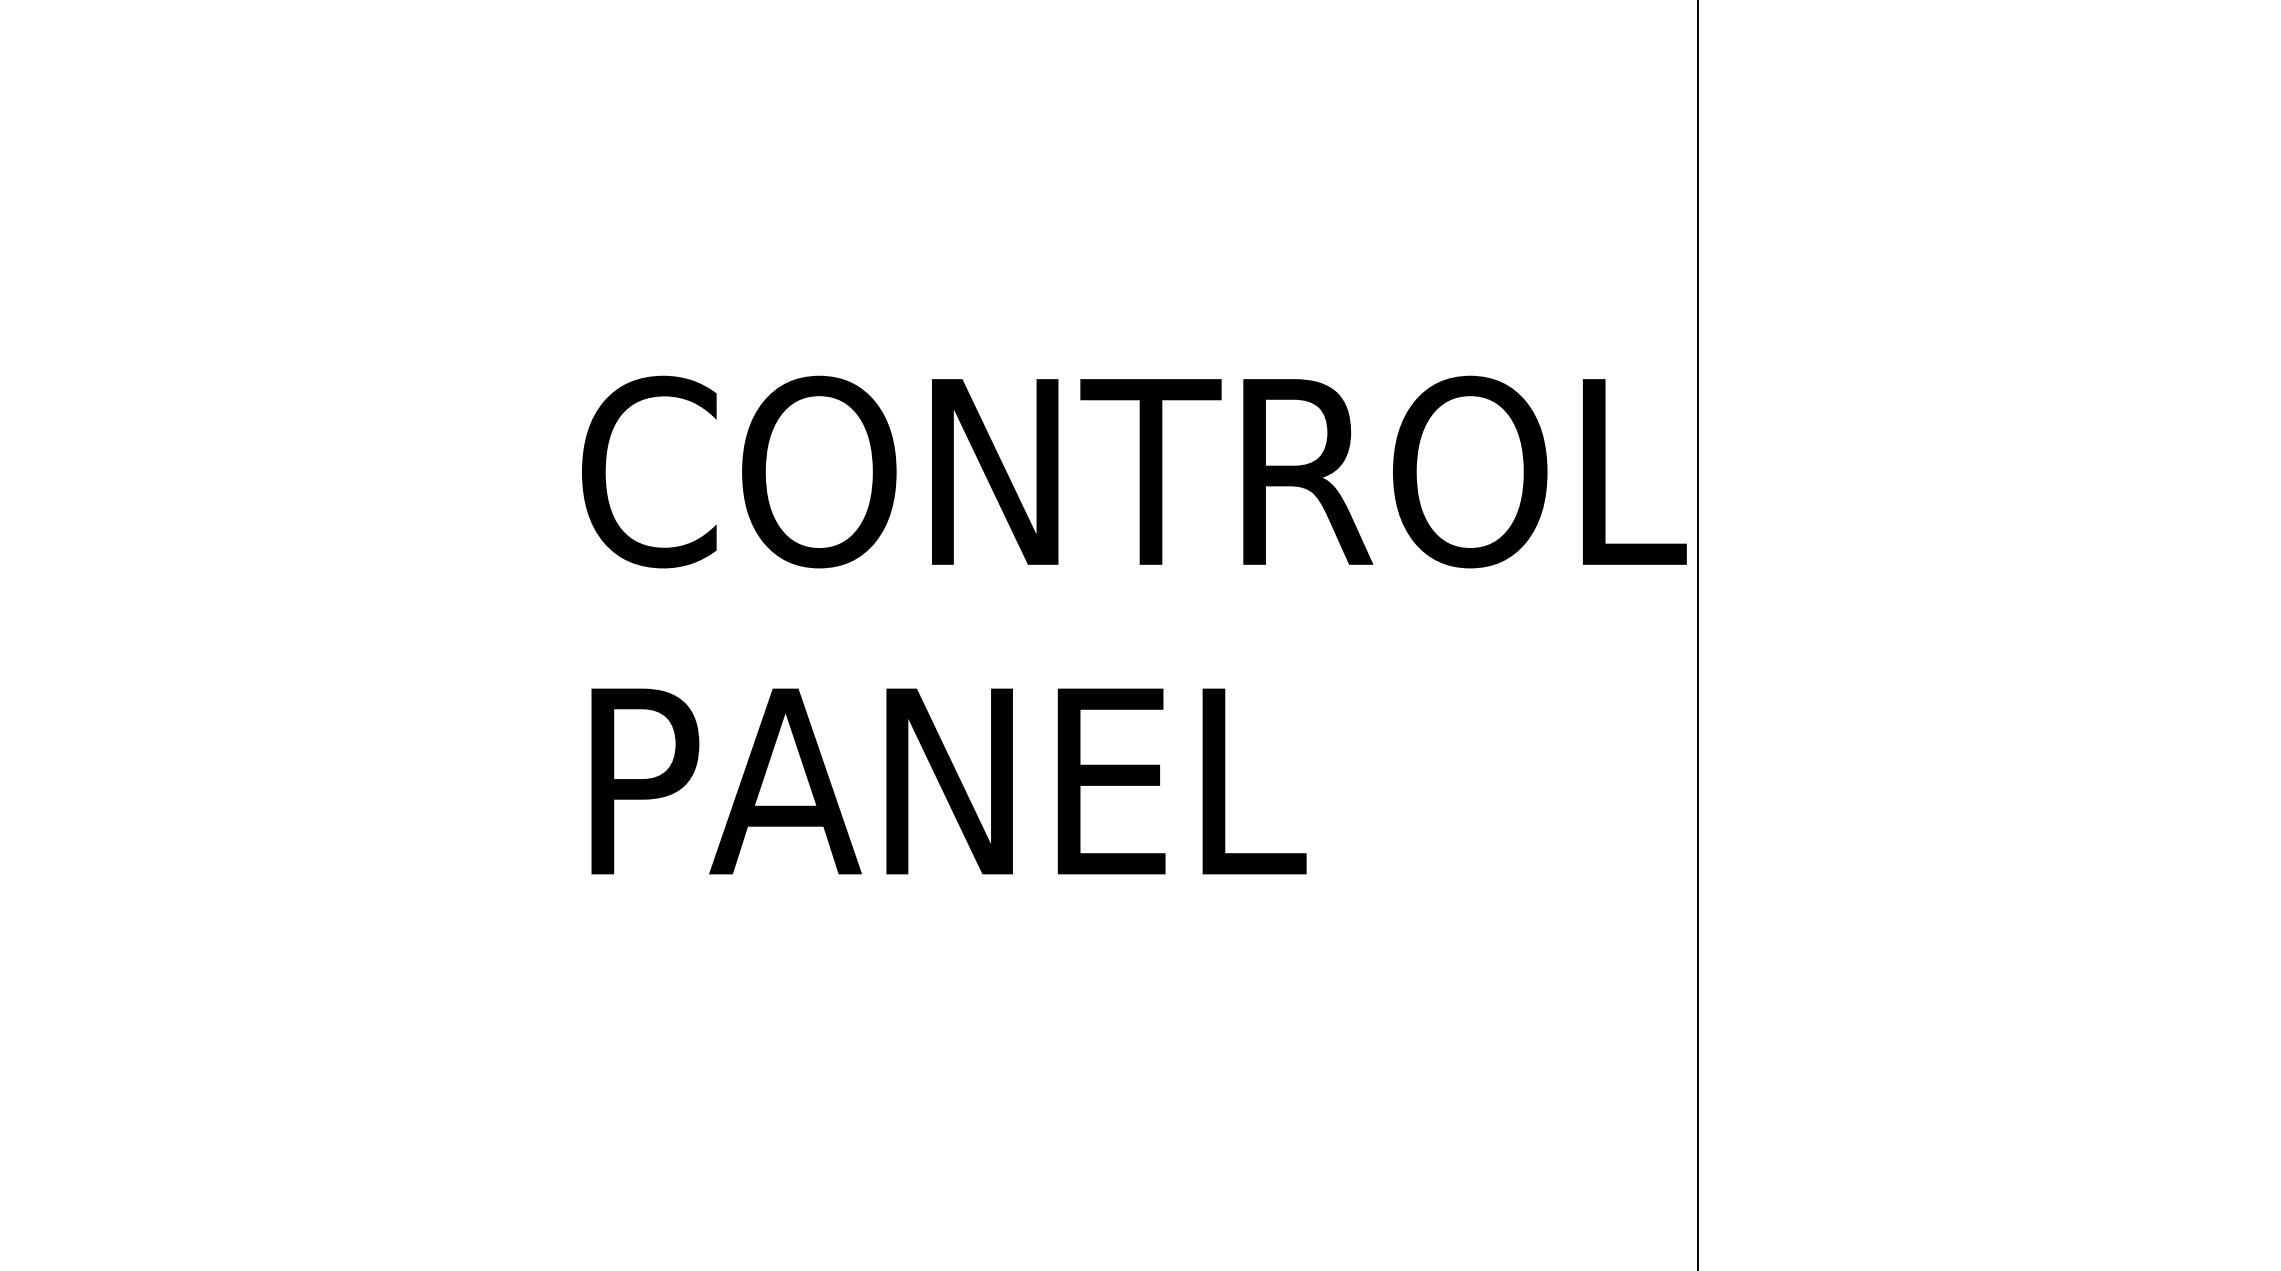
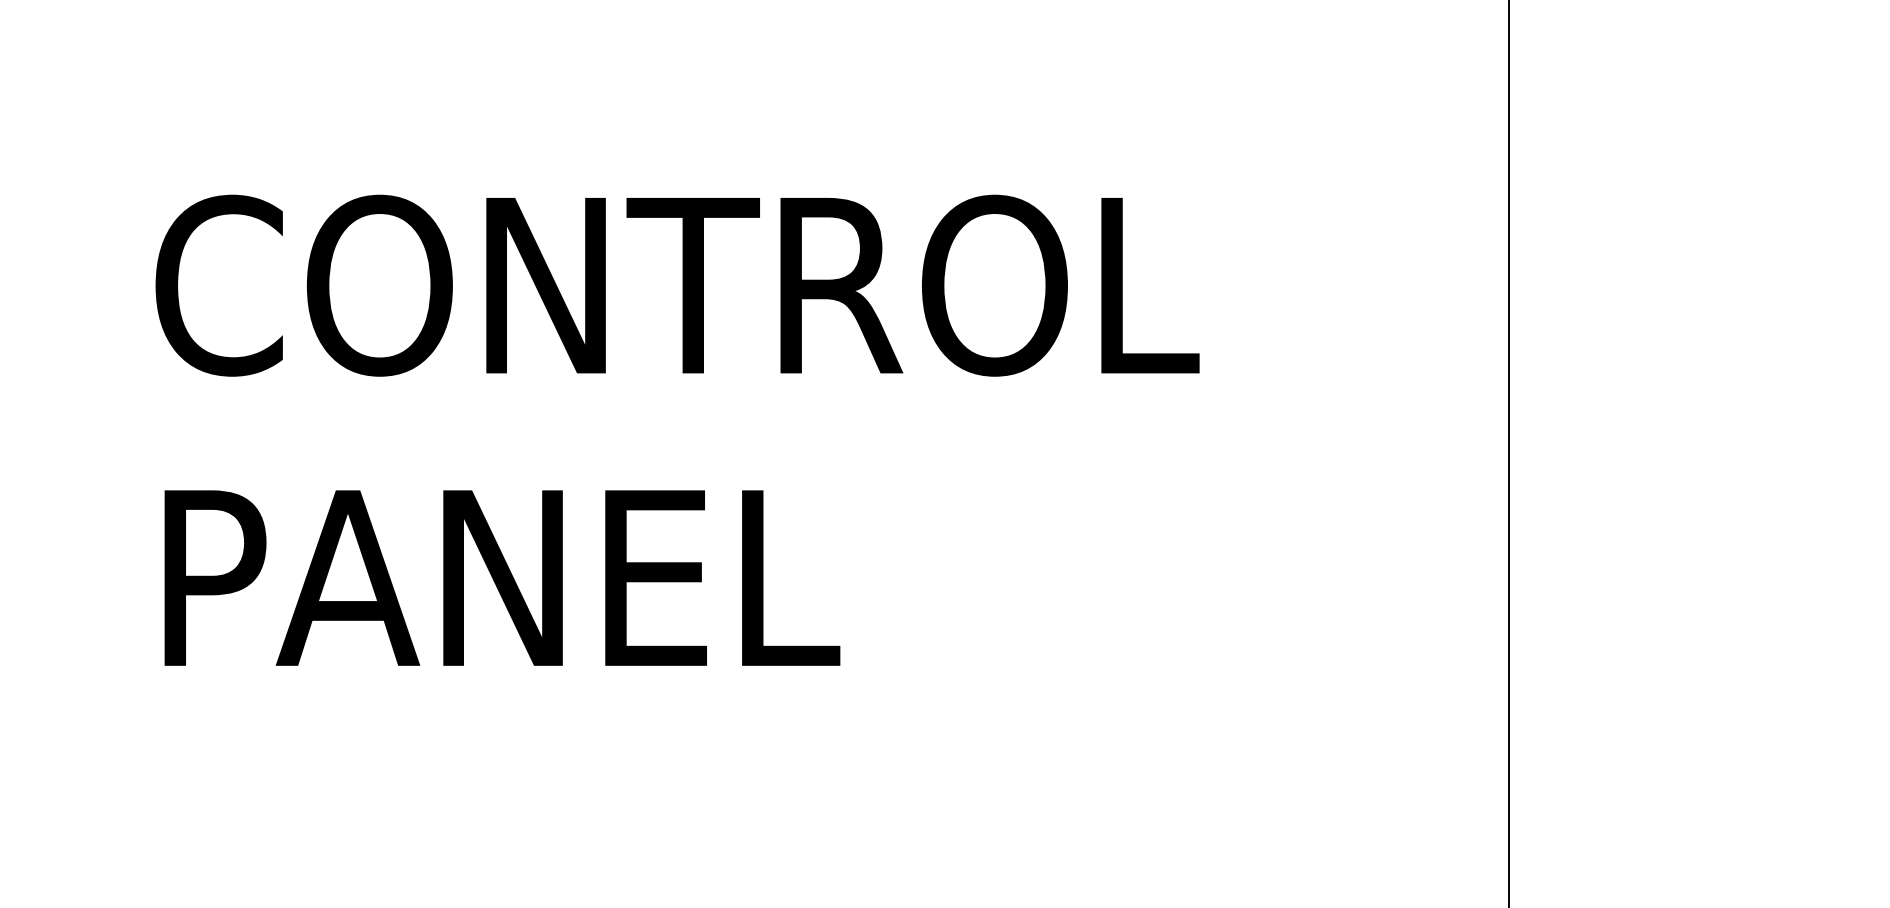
text: (1134, 624) -> (677, 429), moved

